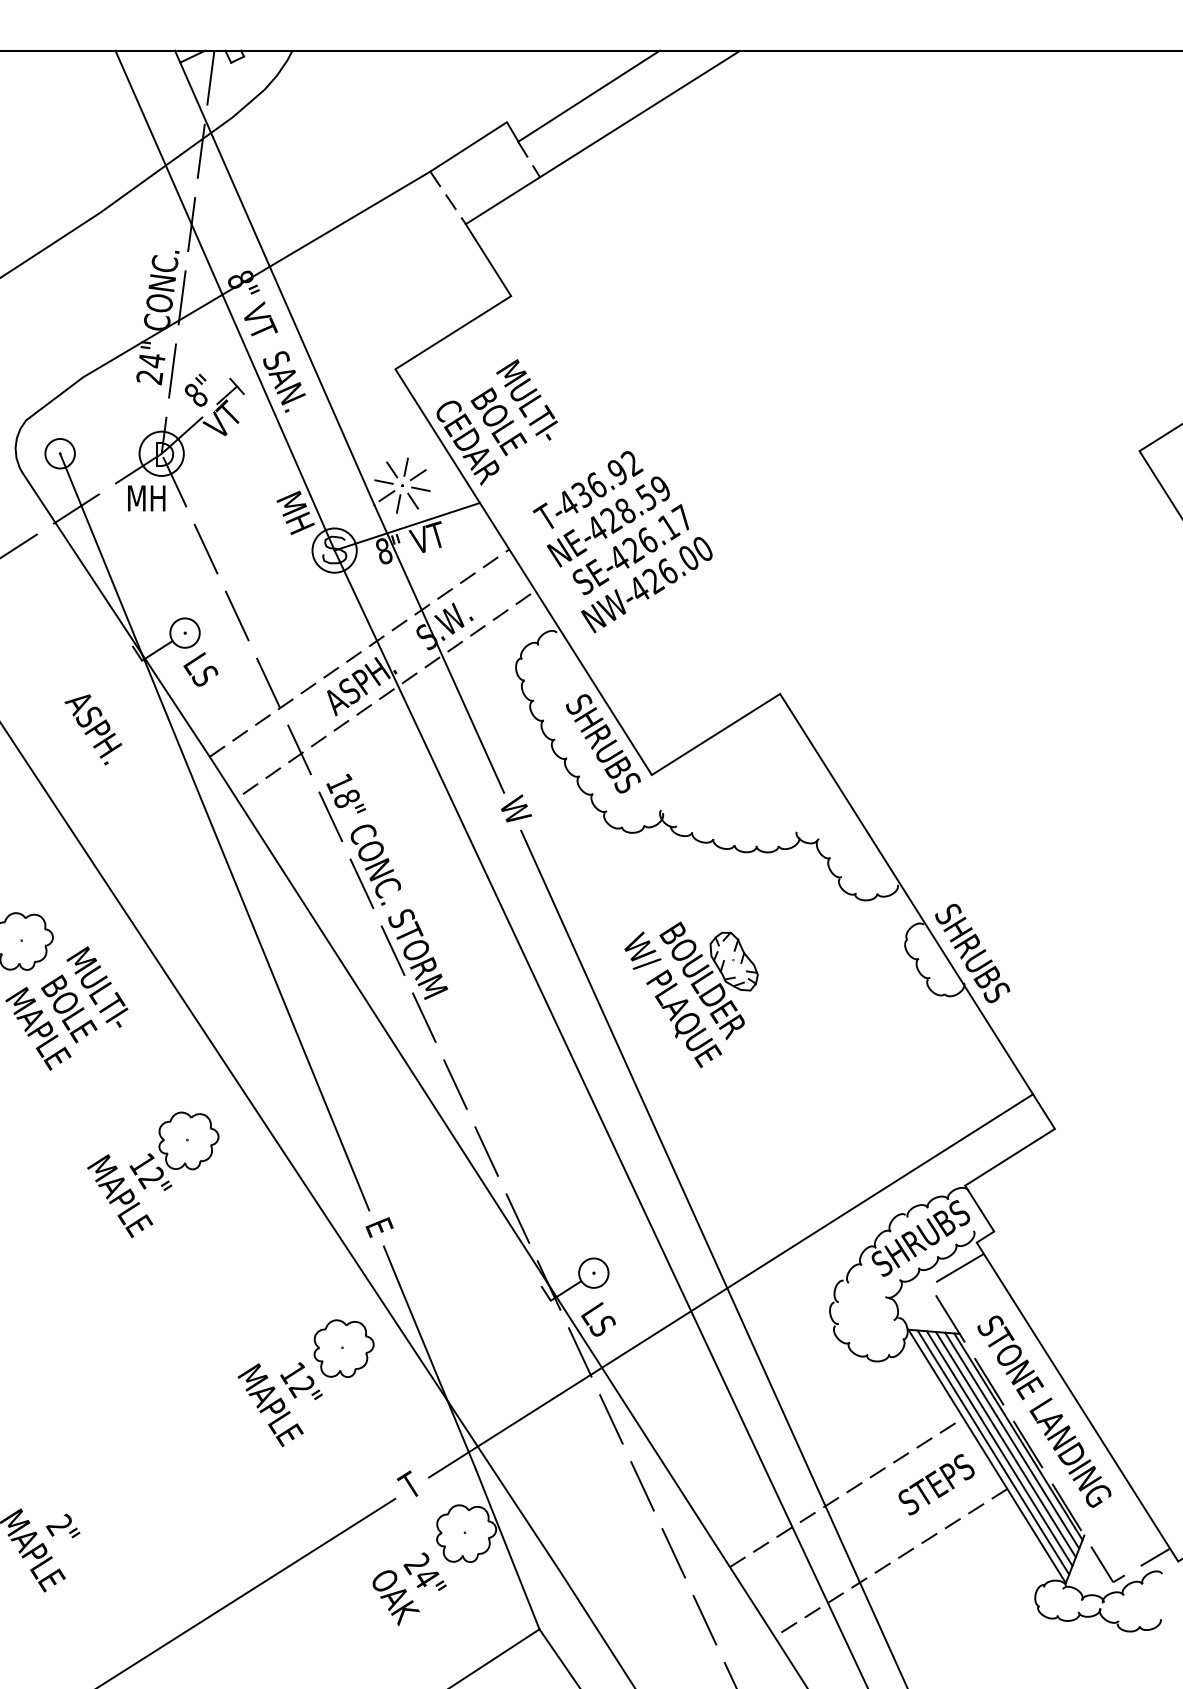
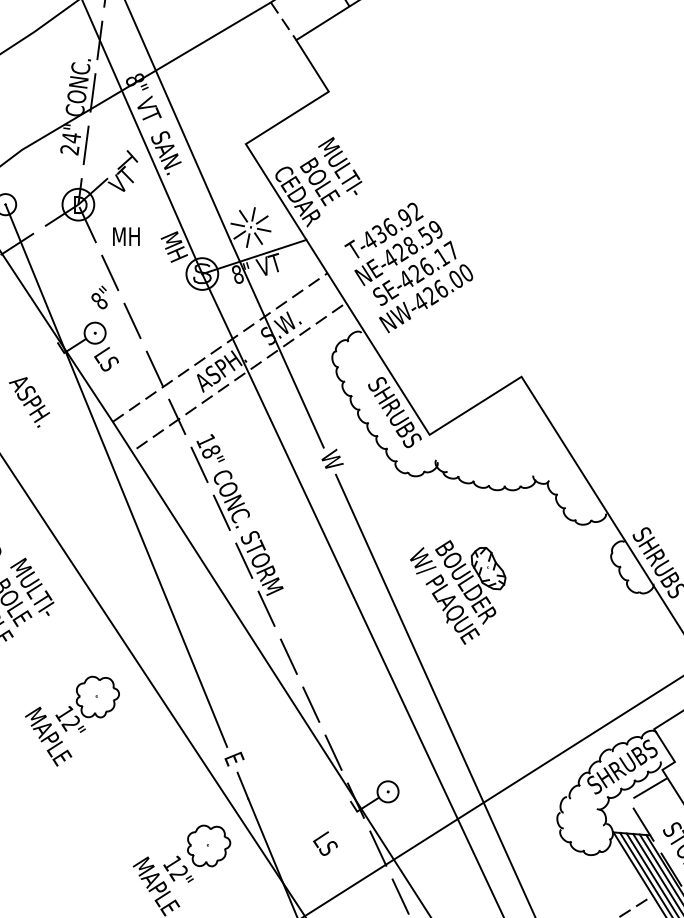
text: (196, 389) -> (99, 296), moved
text: (146, 498) -> (126, 236), moved
text: (598, 1319) -> (325, 843), moved

